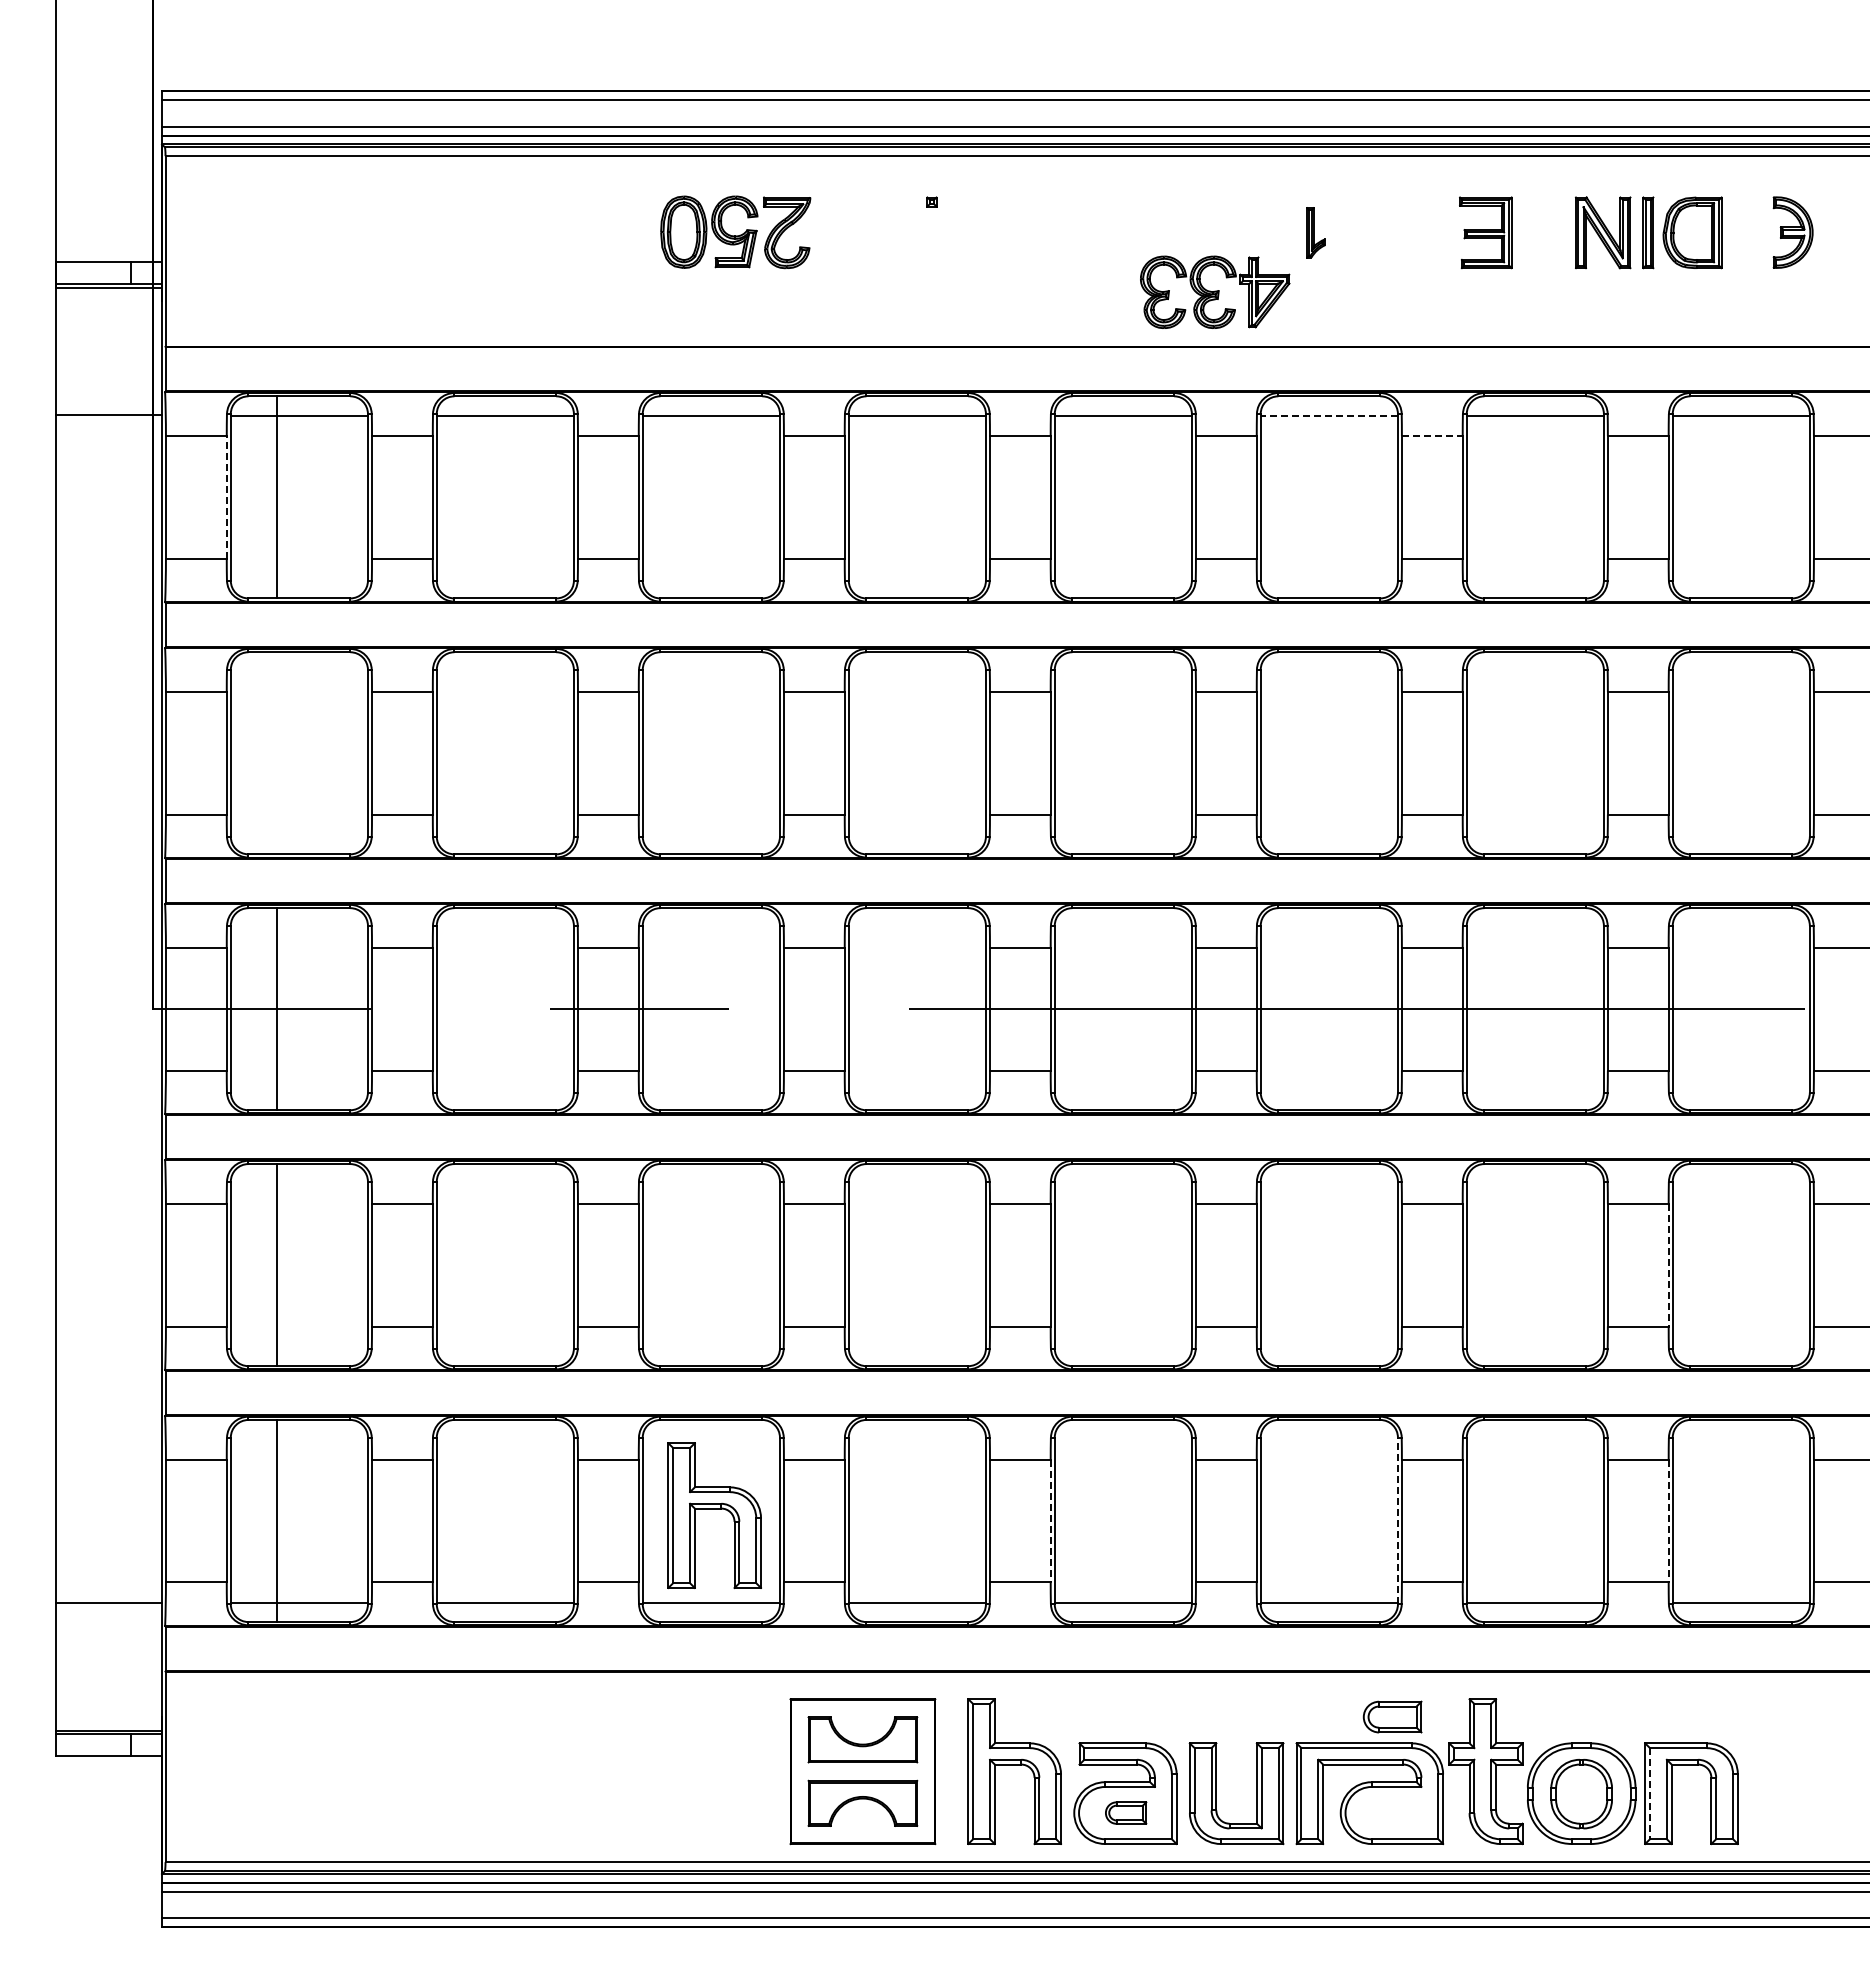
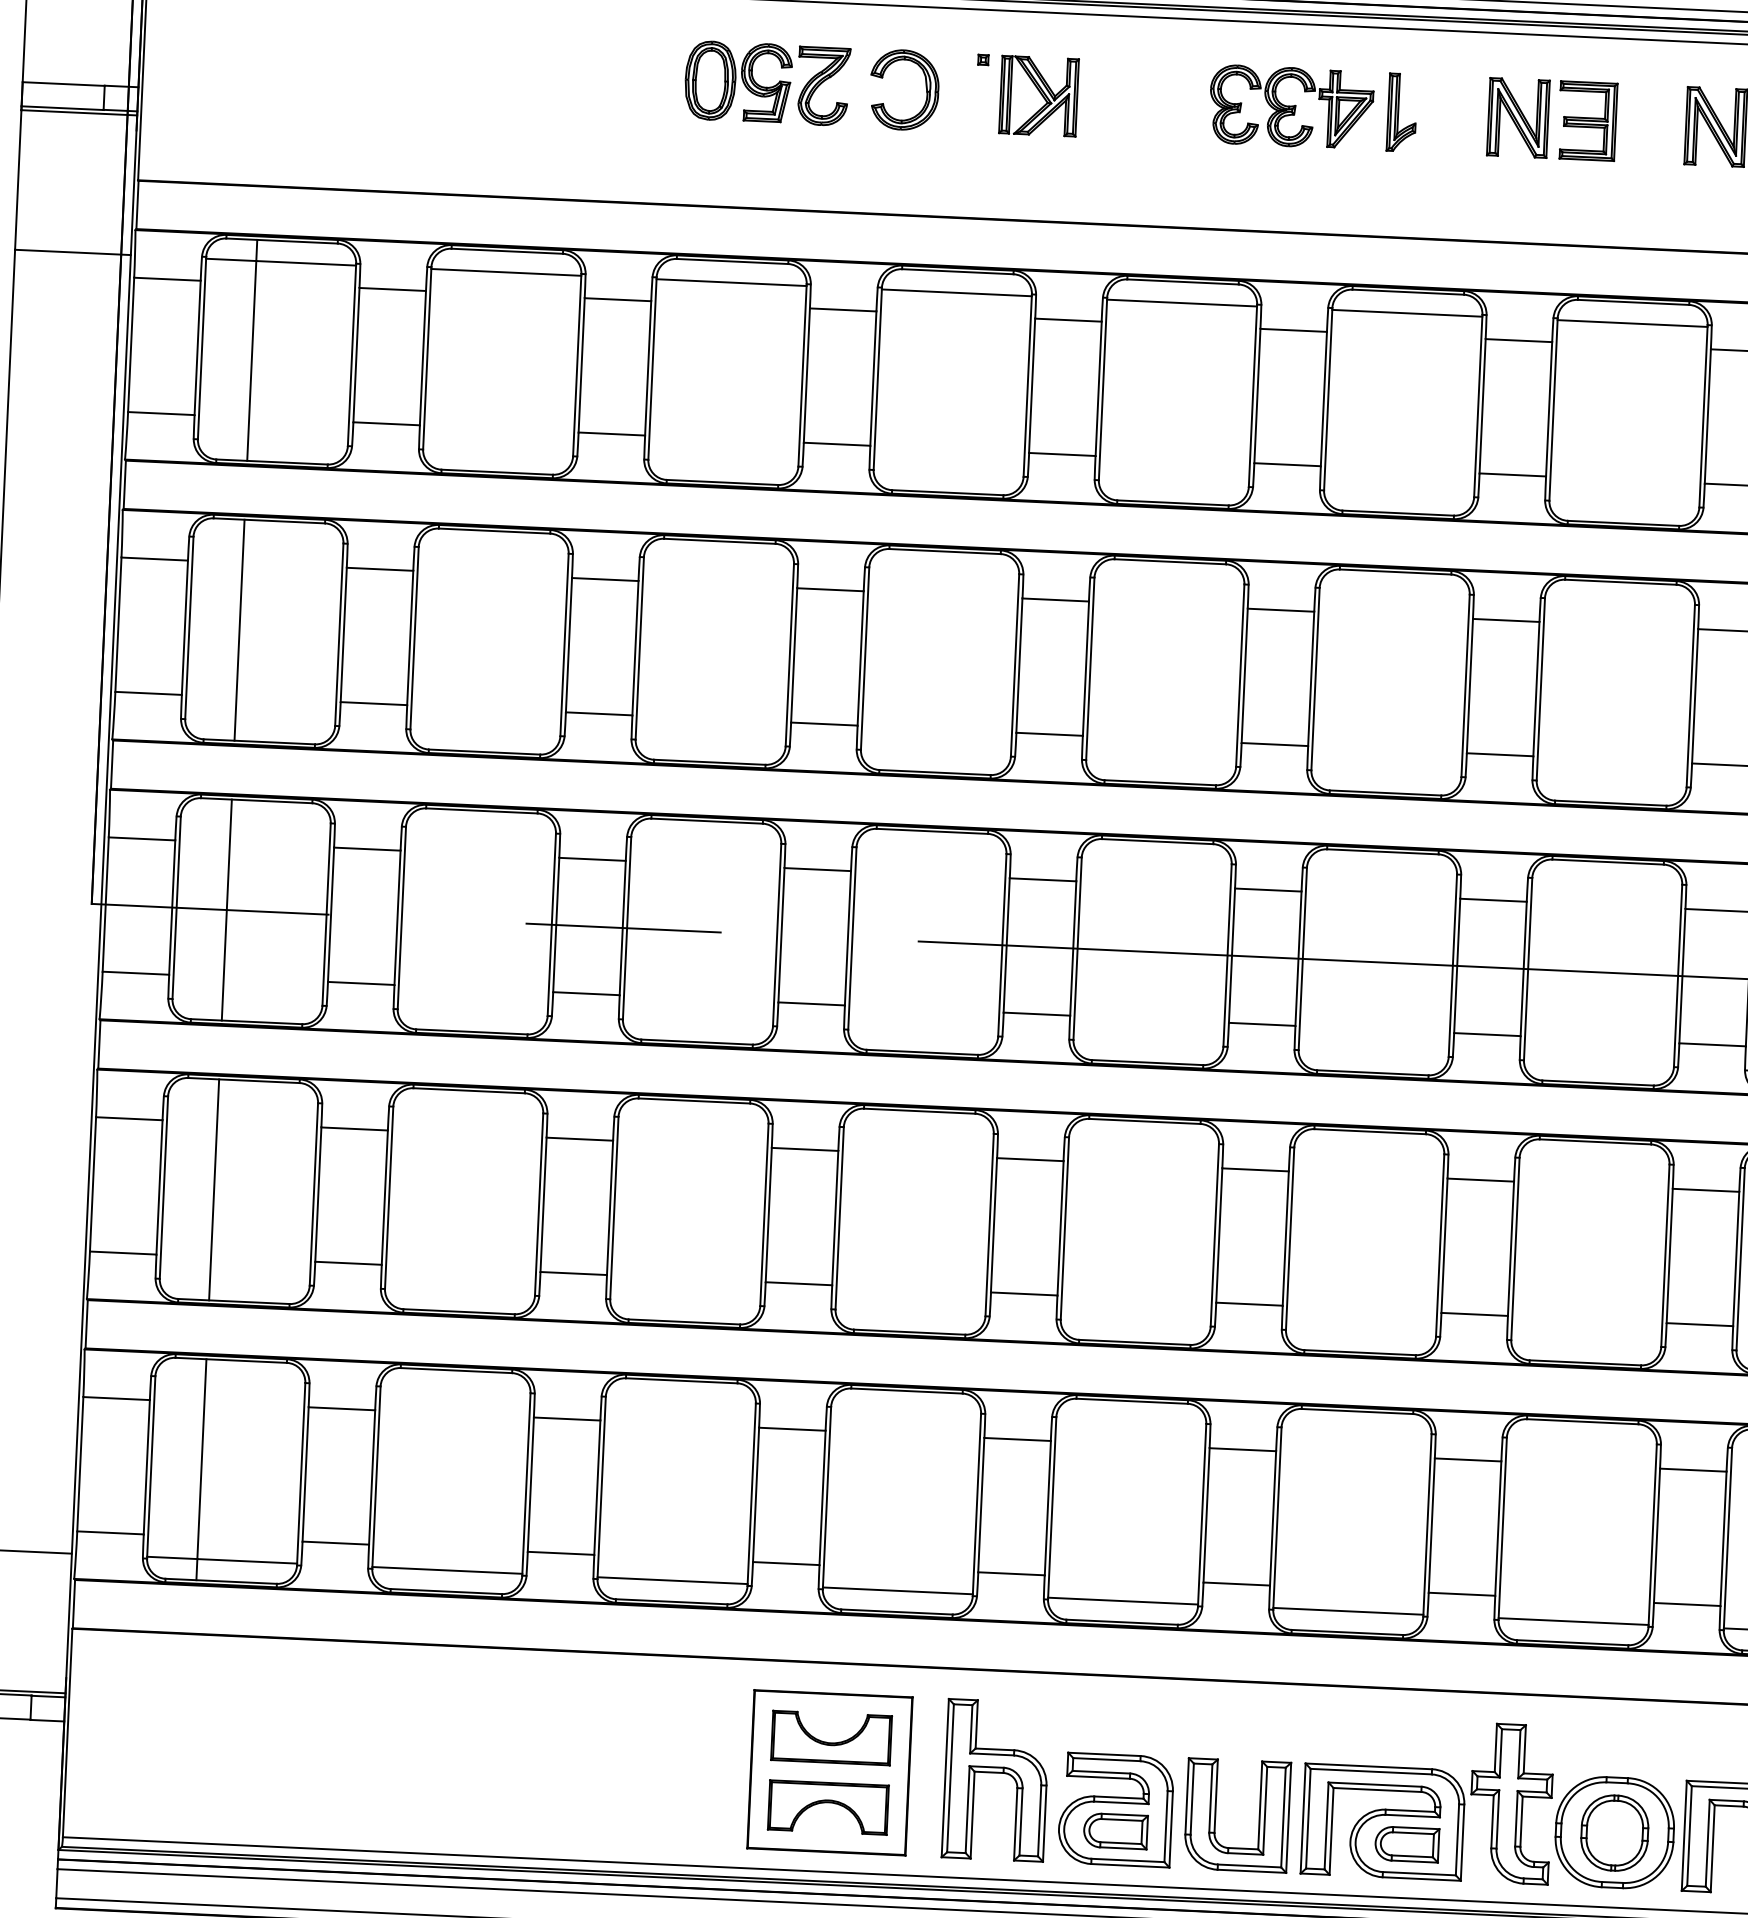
part: (880, 231) -> (925, 89), added
part: (984, 232) -> (1039, 95), added
part: (1315, 232) -> (1401, 112), size x1.43
part: (1422, 232) -> (1518, 117), added
part: (1215, 291) -> (1291, 106), moved
line: (1329, 415) -> (1407, 313), dashed -> solid
line: (1432, 435) -> (1519, 340), dashed -> solid
line: (226, 496) -> (197, 346), dashed -> solid
line: (276, 753) -> (239, 630), added
line: (1668, 1265) -> (1735, 1259), dashed -> solid
part: (714, 1515) -> (680, 1485), removed
line: (1397, 1520) -> (1427, 1524), dashed -> solid
line: (1050, 1521) -> (1047, 1508), dashed -> solid
line: (1668, 1521) -> (1723, 1539), dashed -> solid
part: (1392, 1716) -> (1407, 1843), moved
line: (1649, 1793) -> (1689, 1835), dashed -> solid
part: (1125, 1812) -> (1115, 1830), size x1.43

